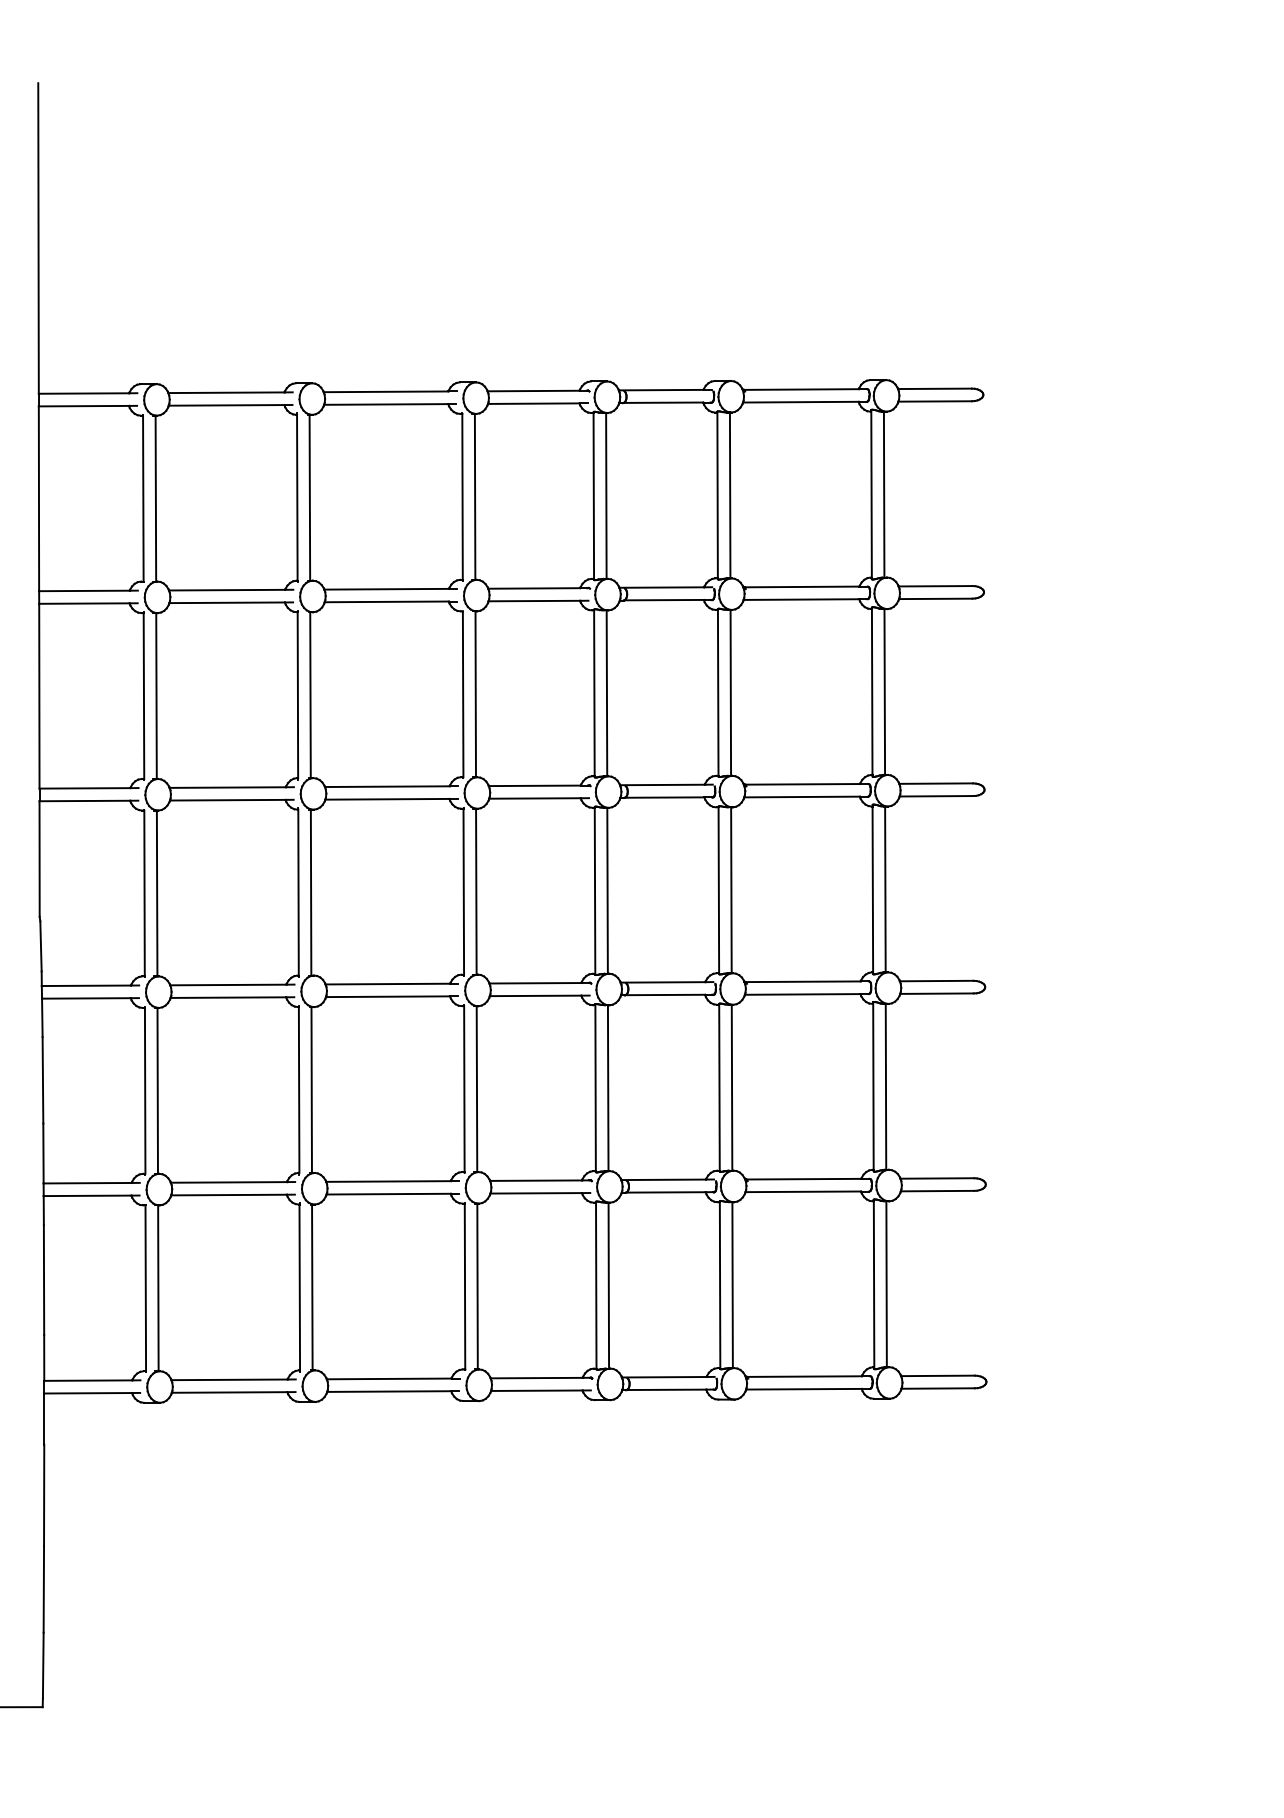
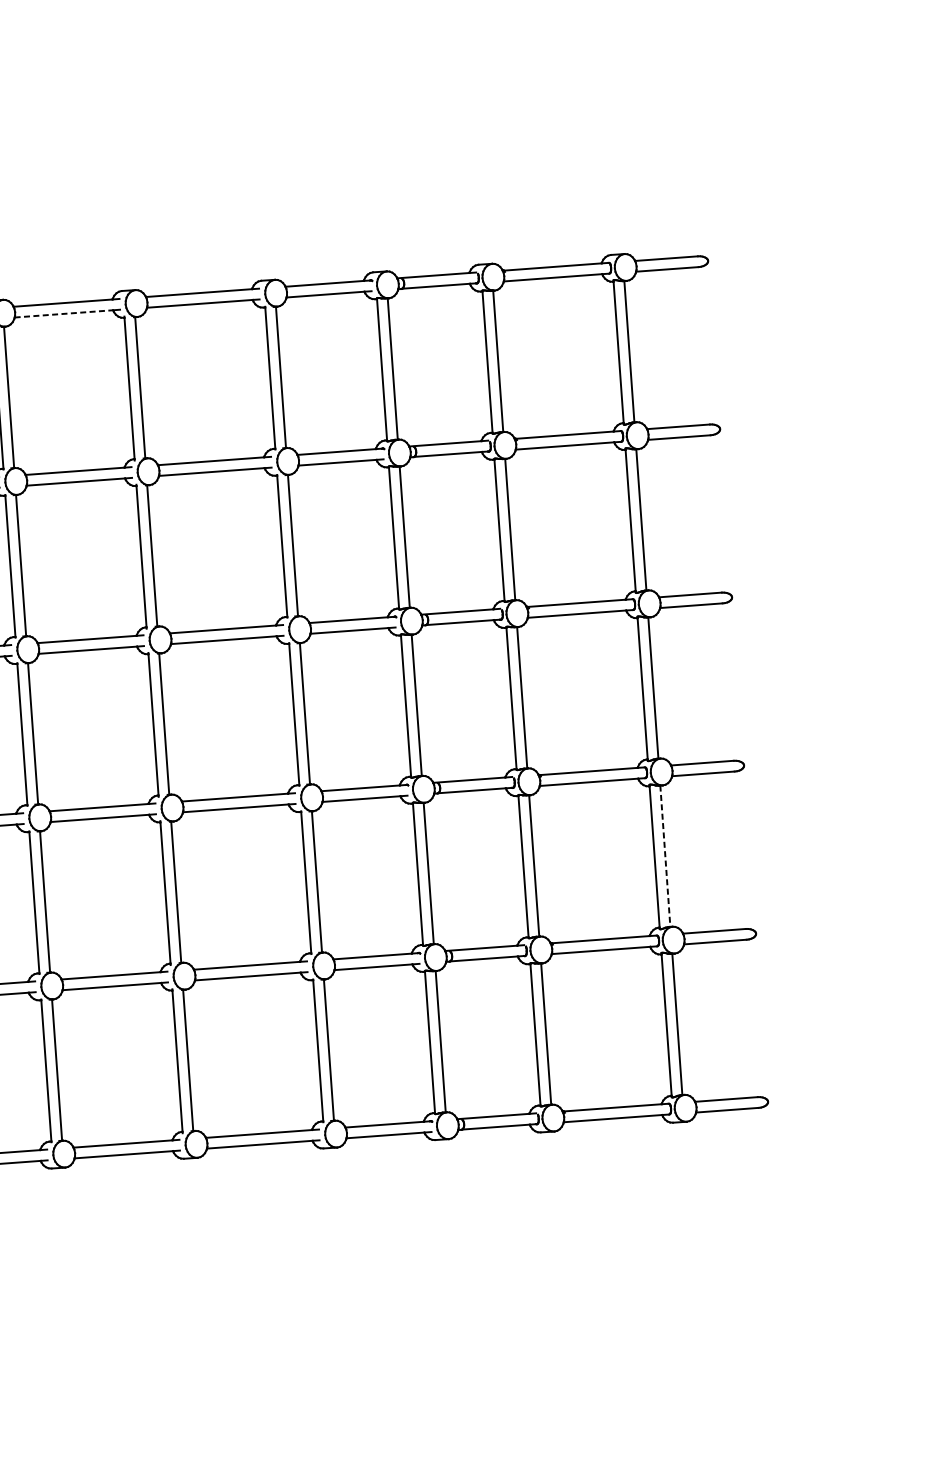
line: (226, 405) -> (63, 314), solid -> dashed
line: (885, 1086) -> (664, 855), solid -> dashed

